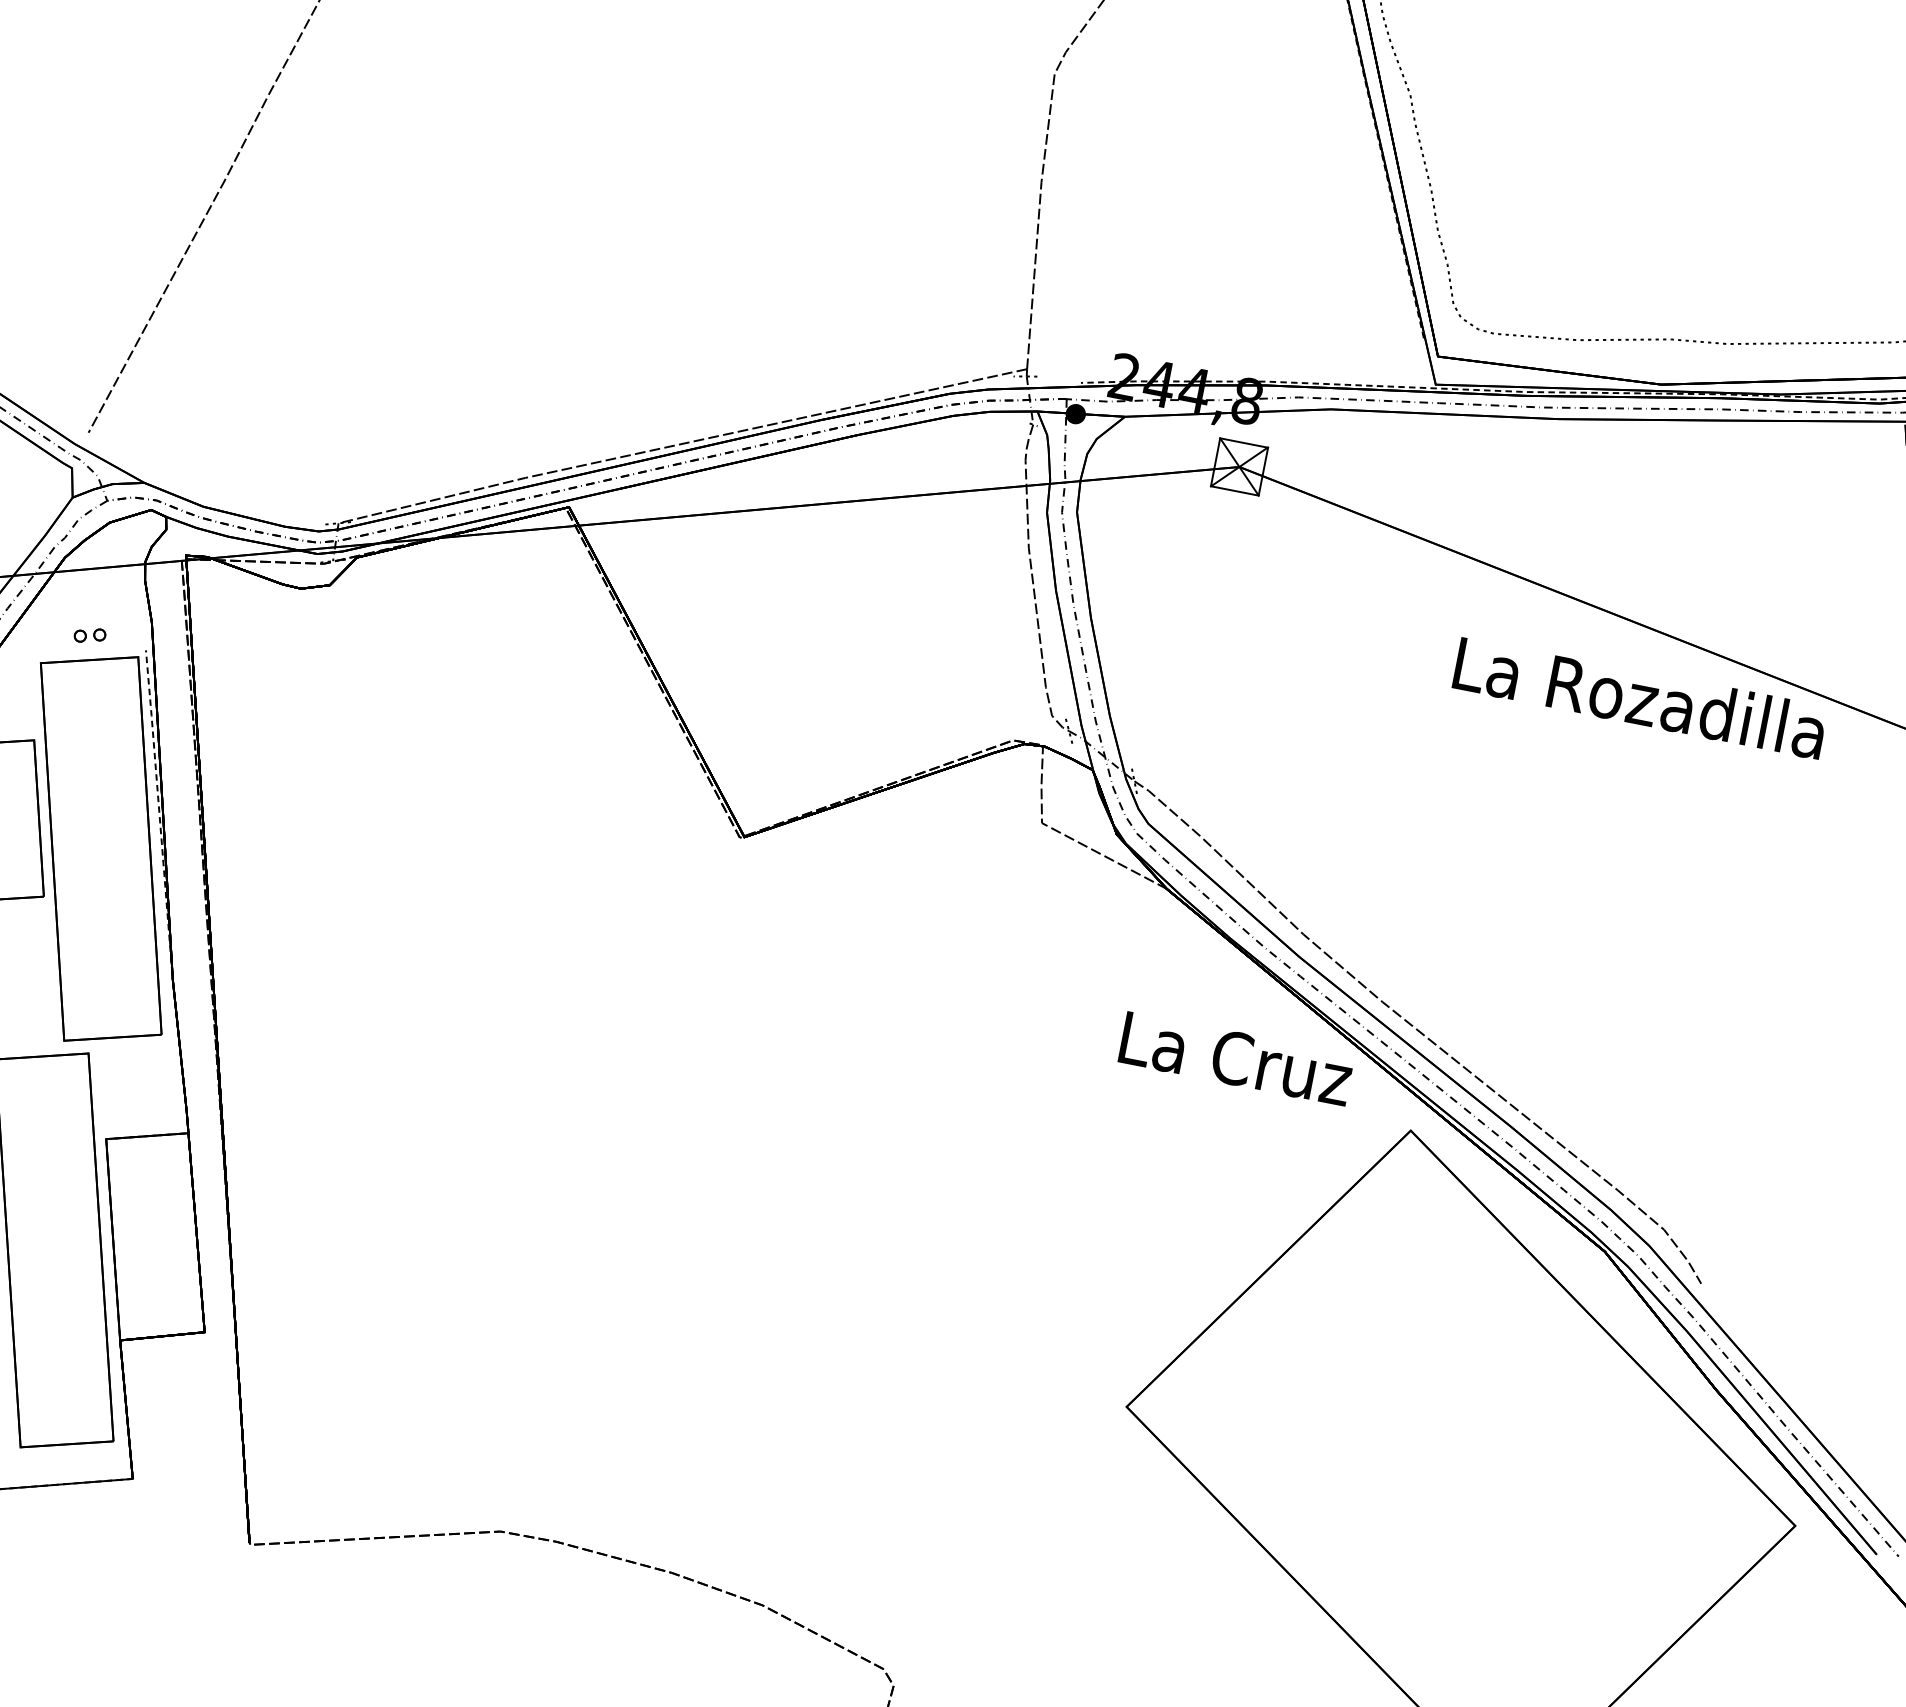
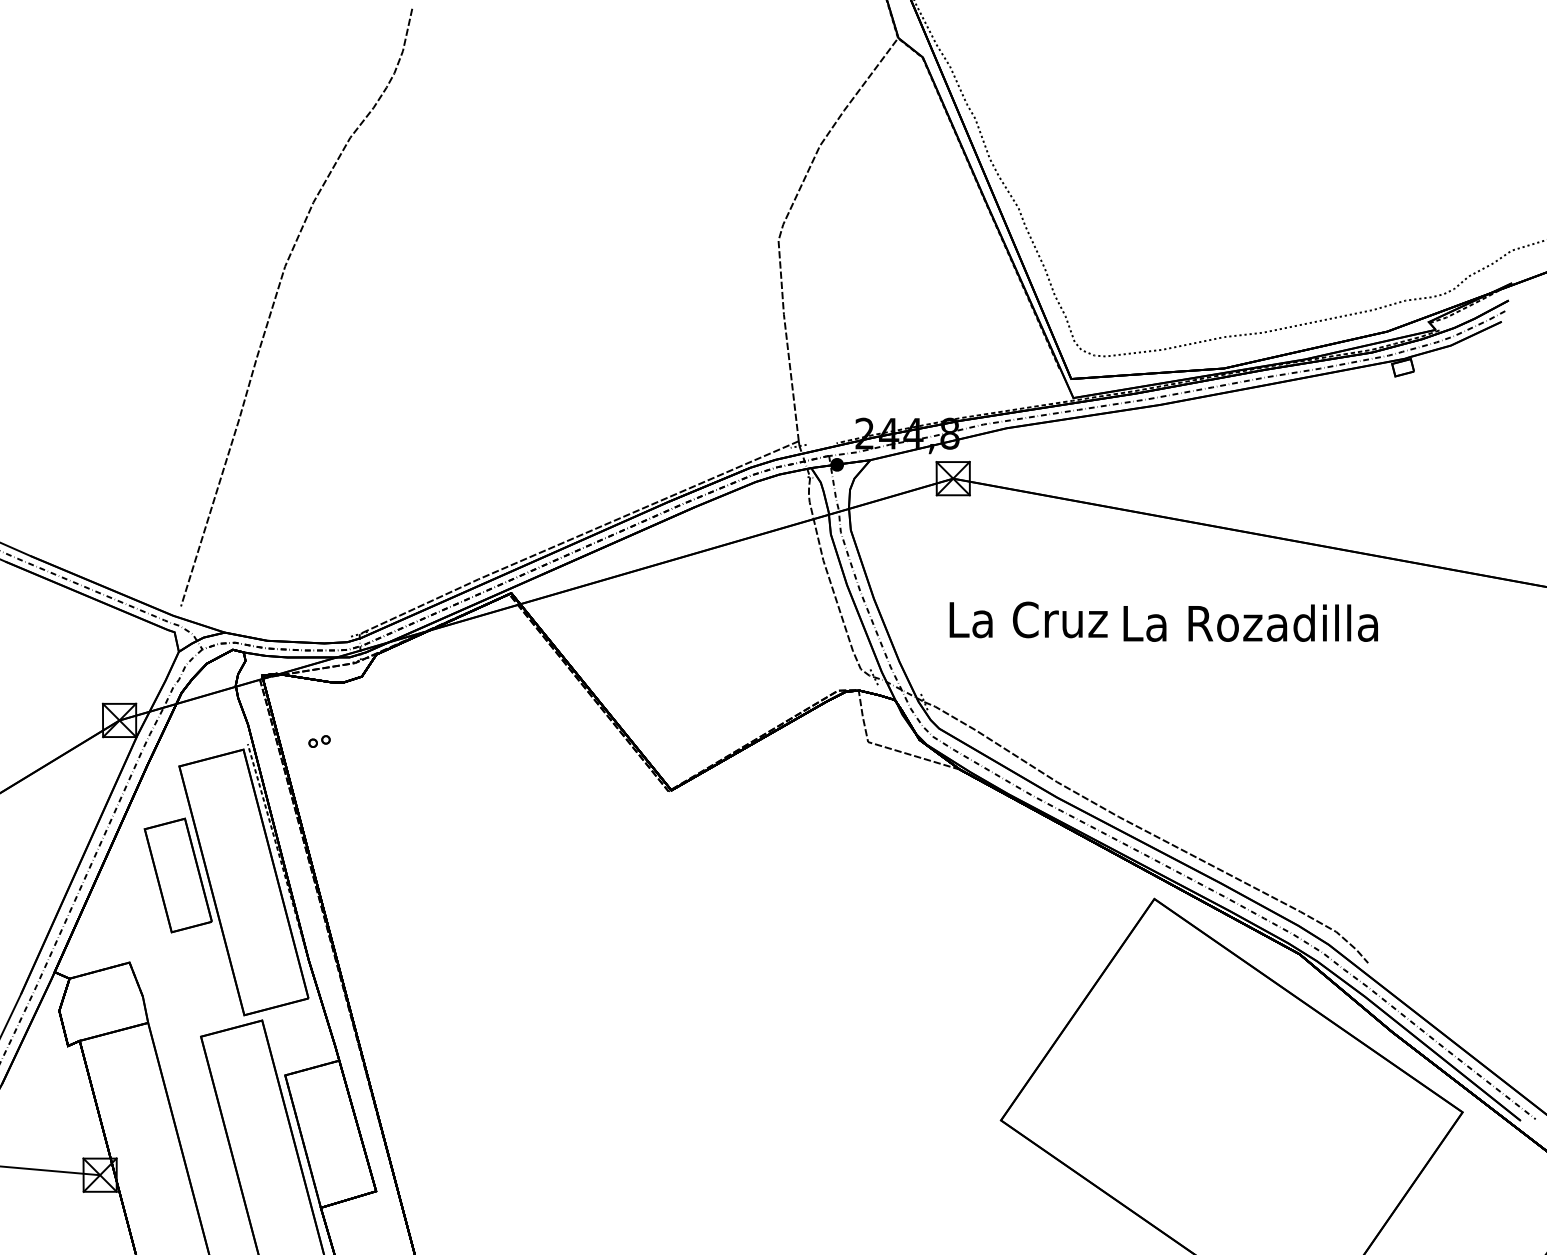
part: (89, 635) -> (319, 741), moved
text: (1639, 696) -> (1250, 622), moved
text: (1236, 1058) -> (1028, 619), moved

